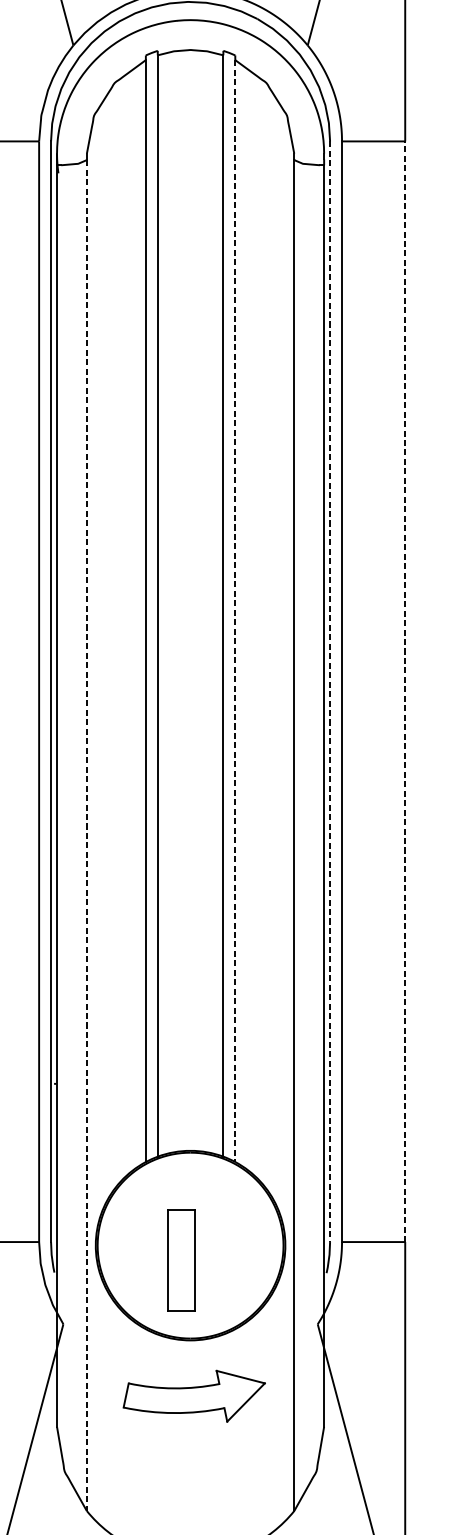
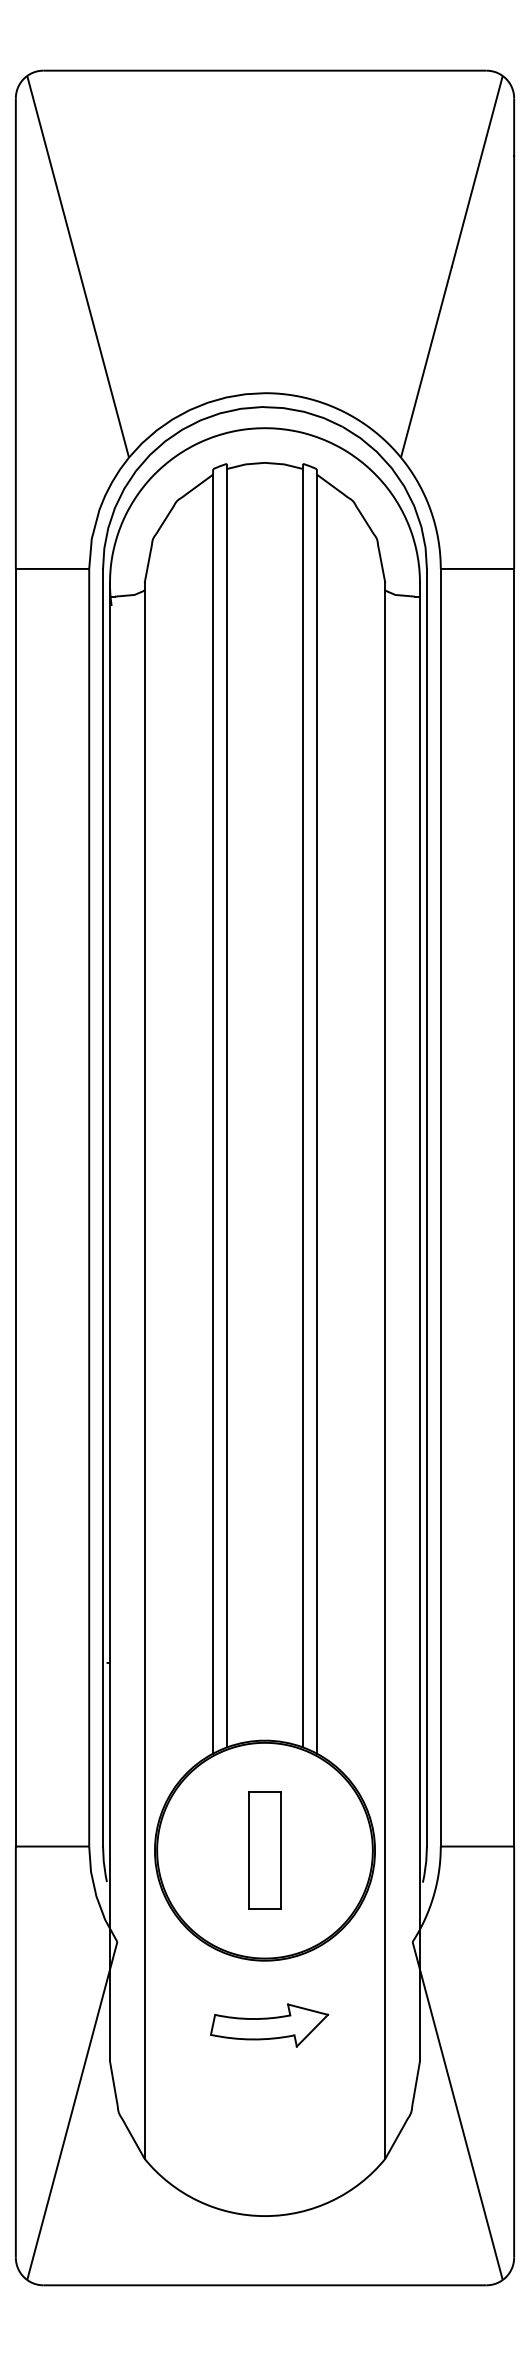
line: (234, 611) -> (316, 1114), dashed -> solid
line: (329, 691) -> (426, 1207), dashed -> solid
line: (405, 691) -> (514, 1207), dashed -> solid
line: (86, 836) -> (144, 1375), dashed -> solid
part: (181, 1260) -> (264, 1850), moved
part: (194, 1396) -> (269, 2025), size x0.71

